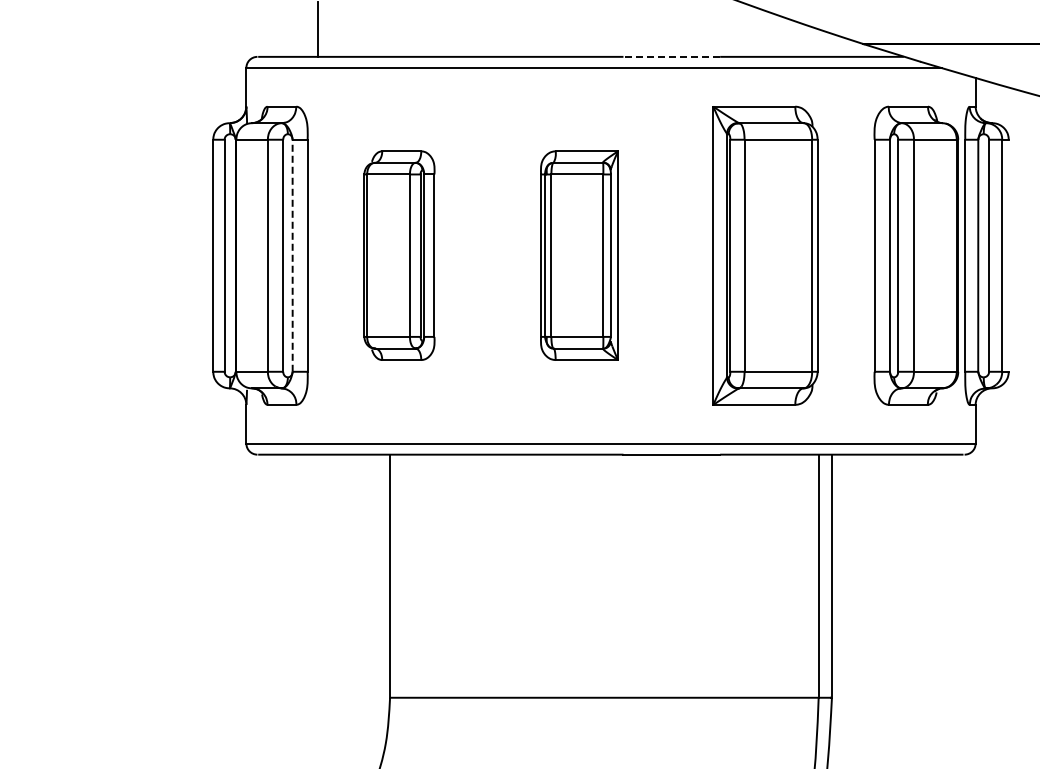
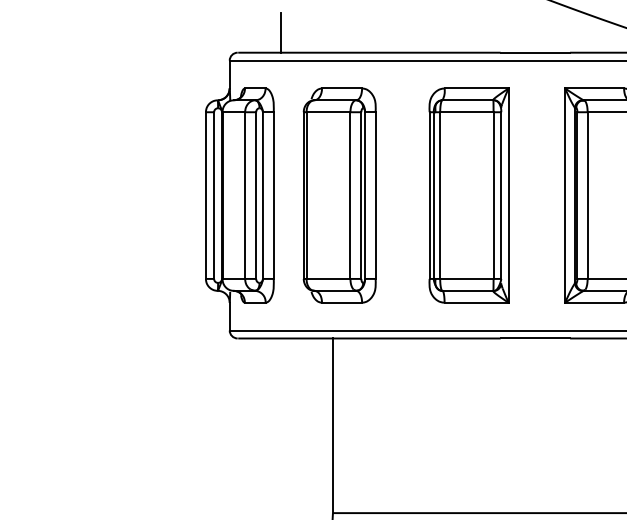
line: (671, 56) -> (535, 52), dashed -> solid
line: (292, 255) -> (262, 195), dashed -> solid
part: (399, 255) -> (339, 195), size x1.43
part: (579, 255) -> (469, 195), size x1.43

